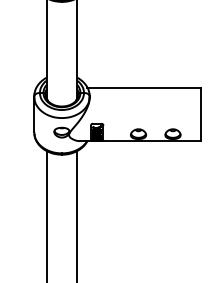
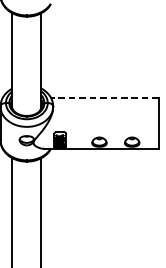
line: (144, 87) -> (105, 97), solid -> dashed

